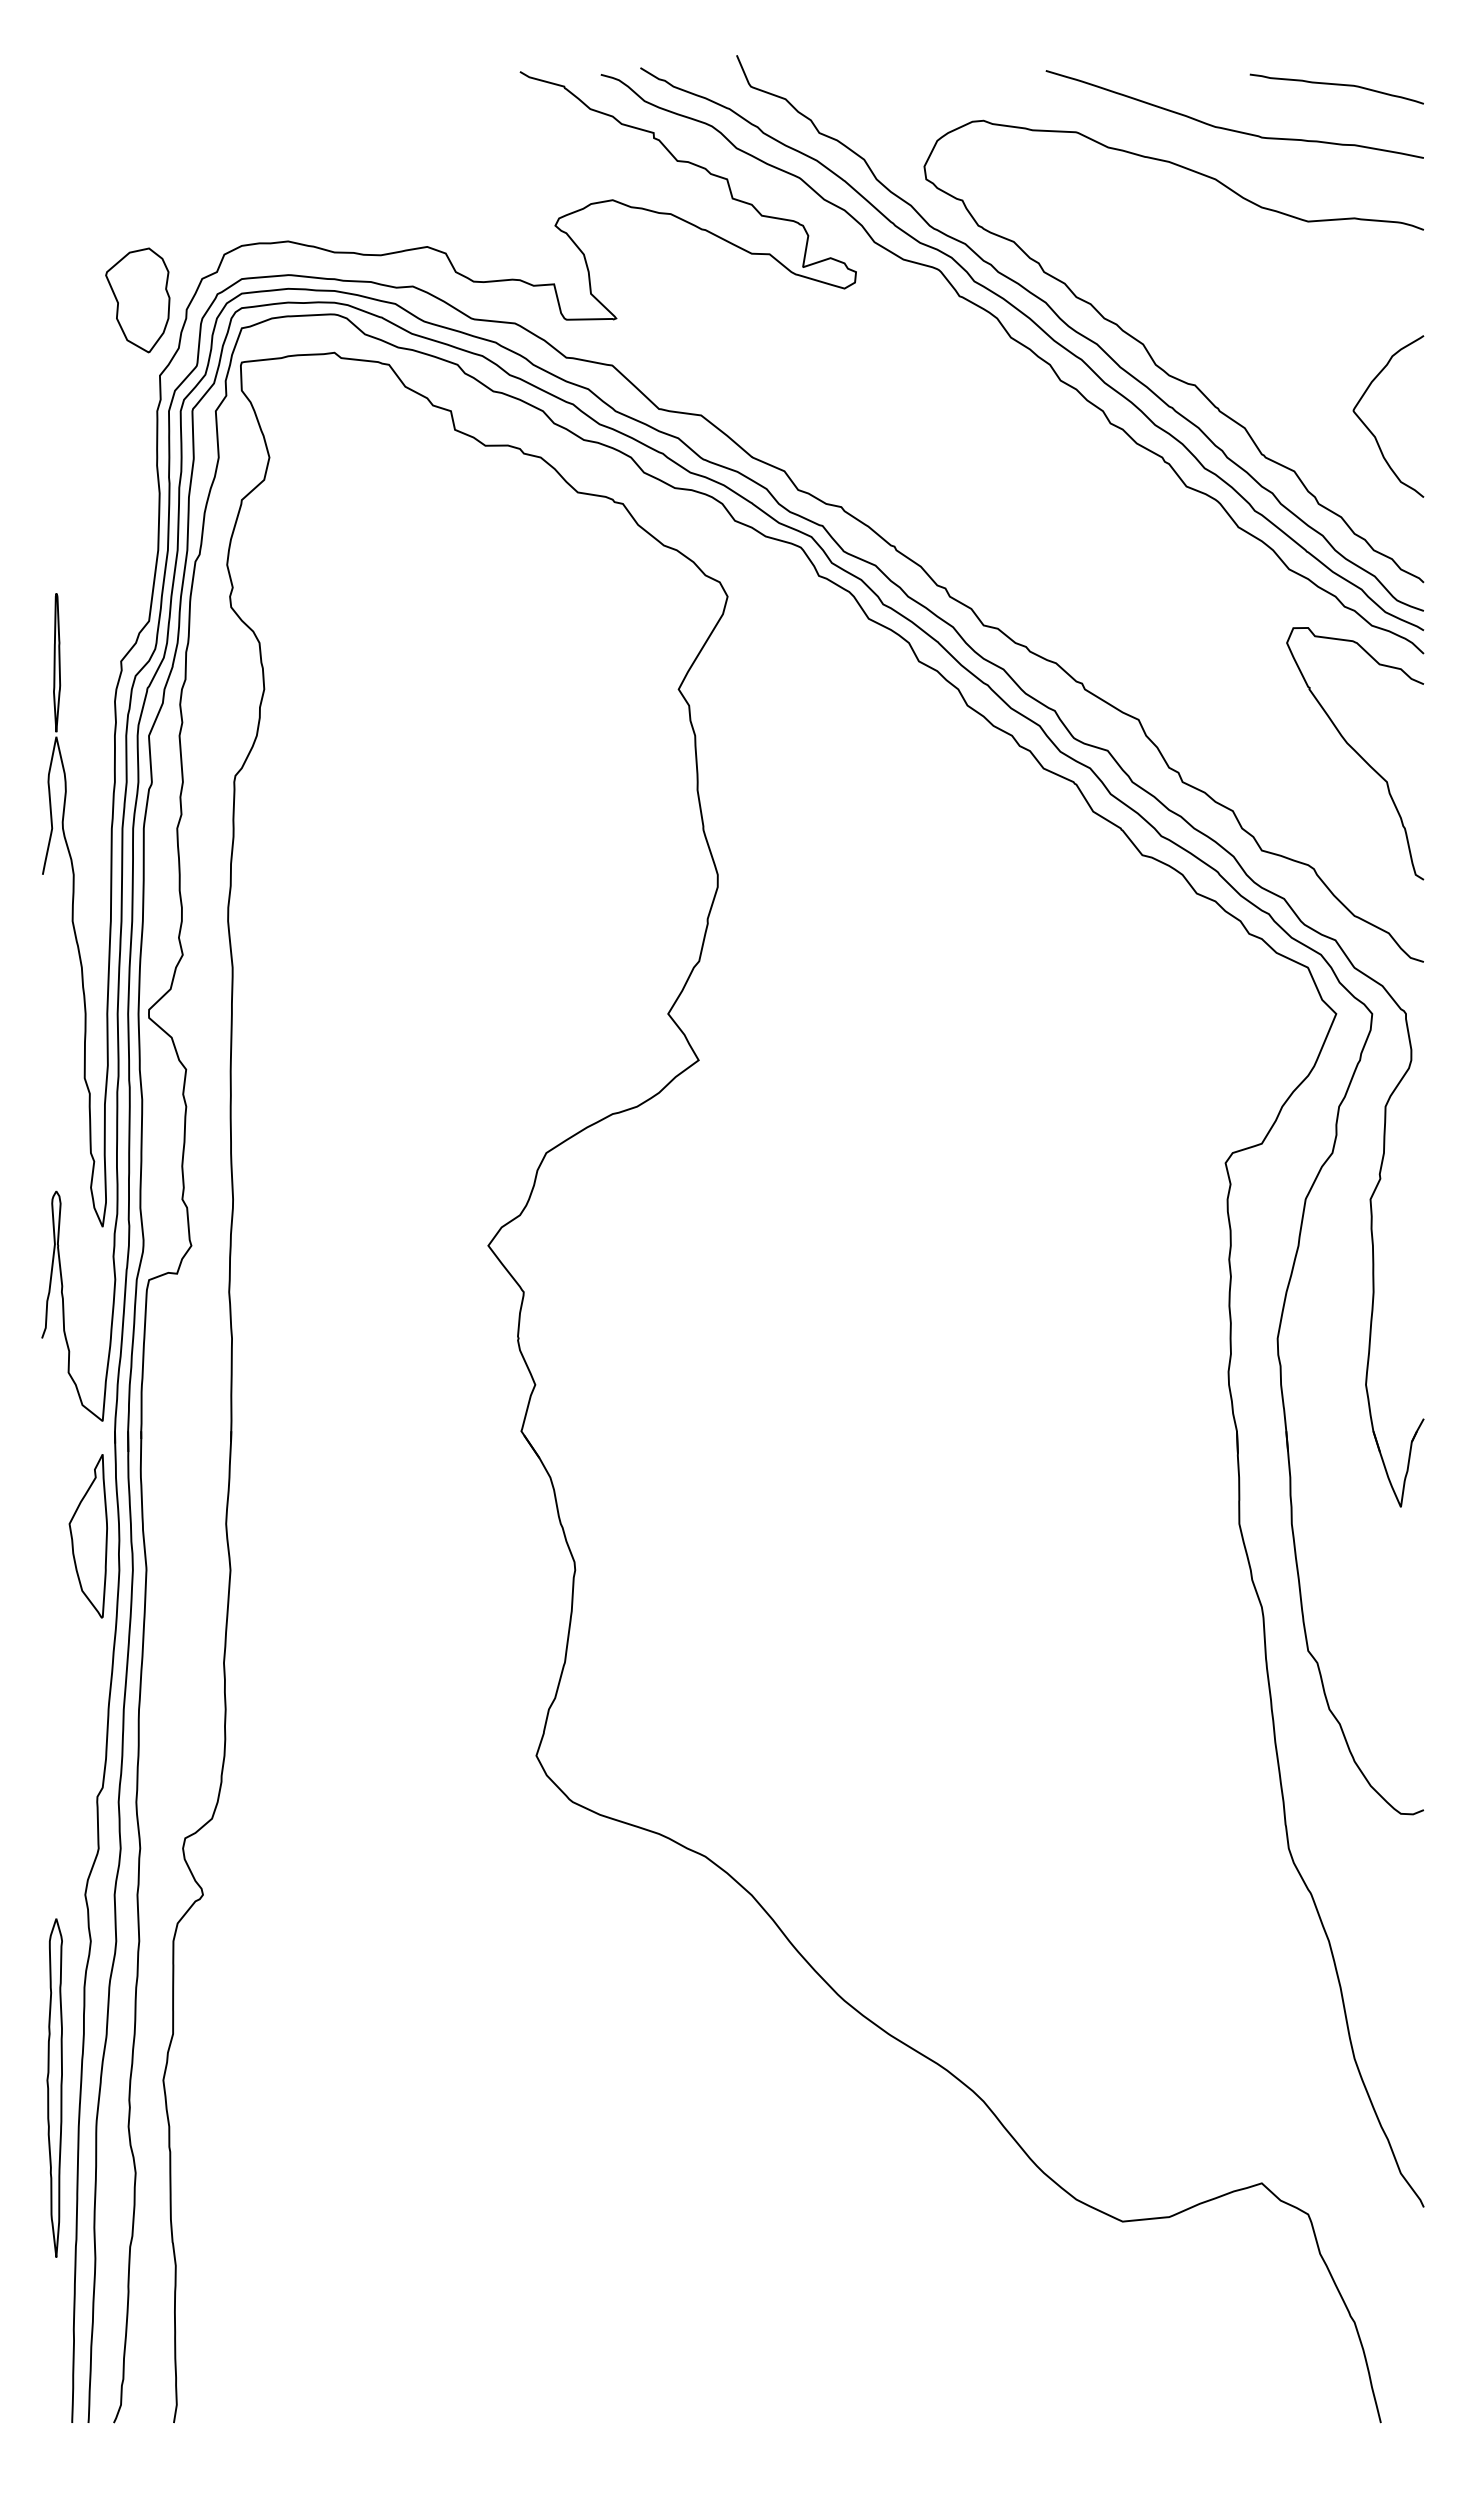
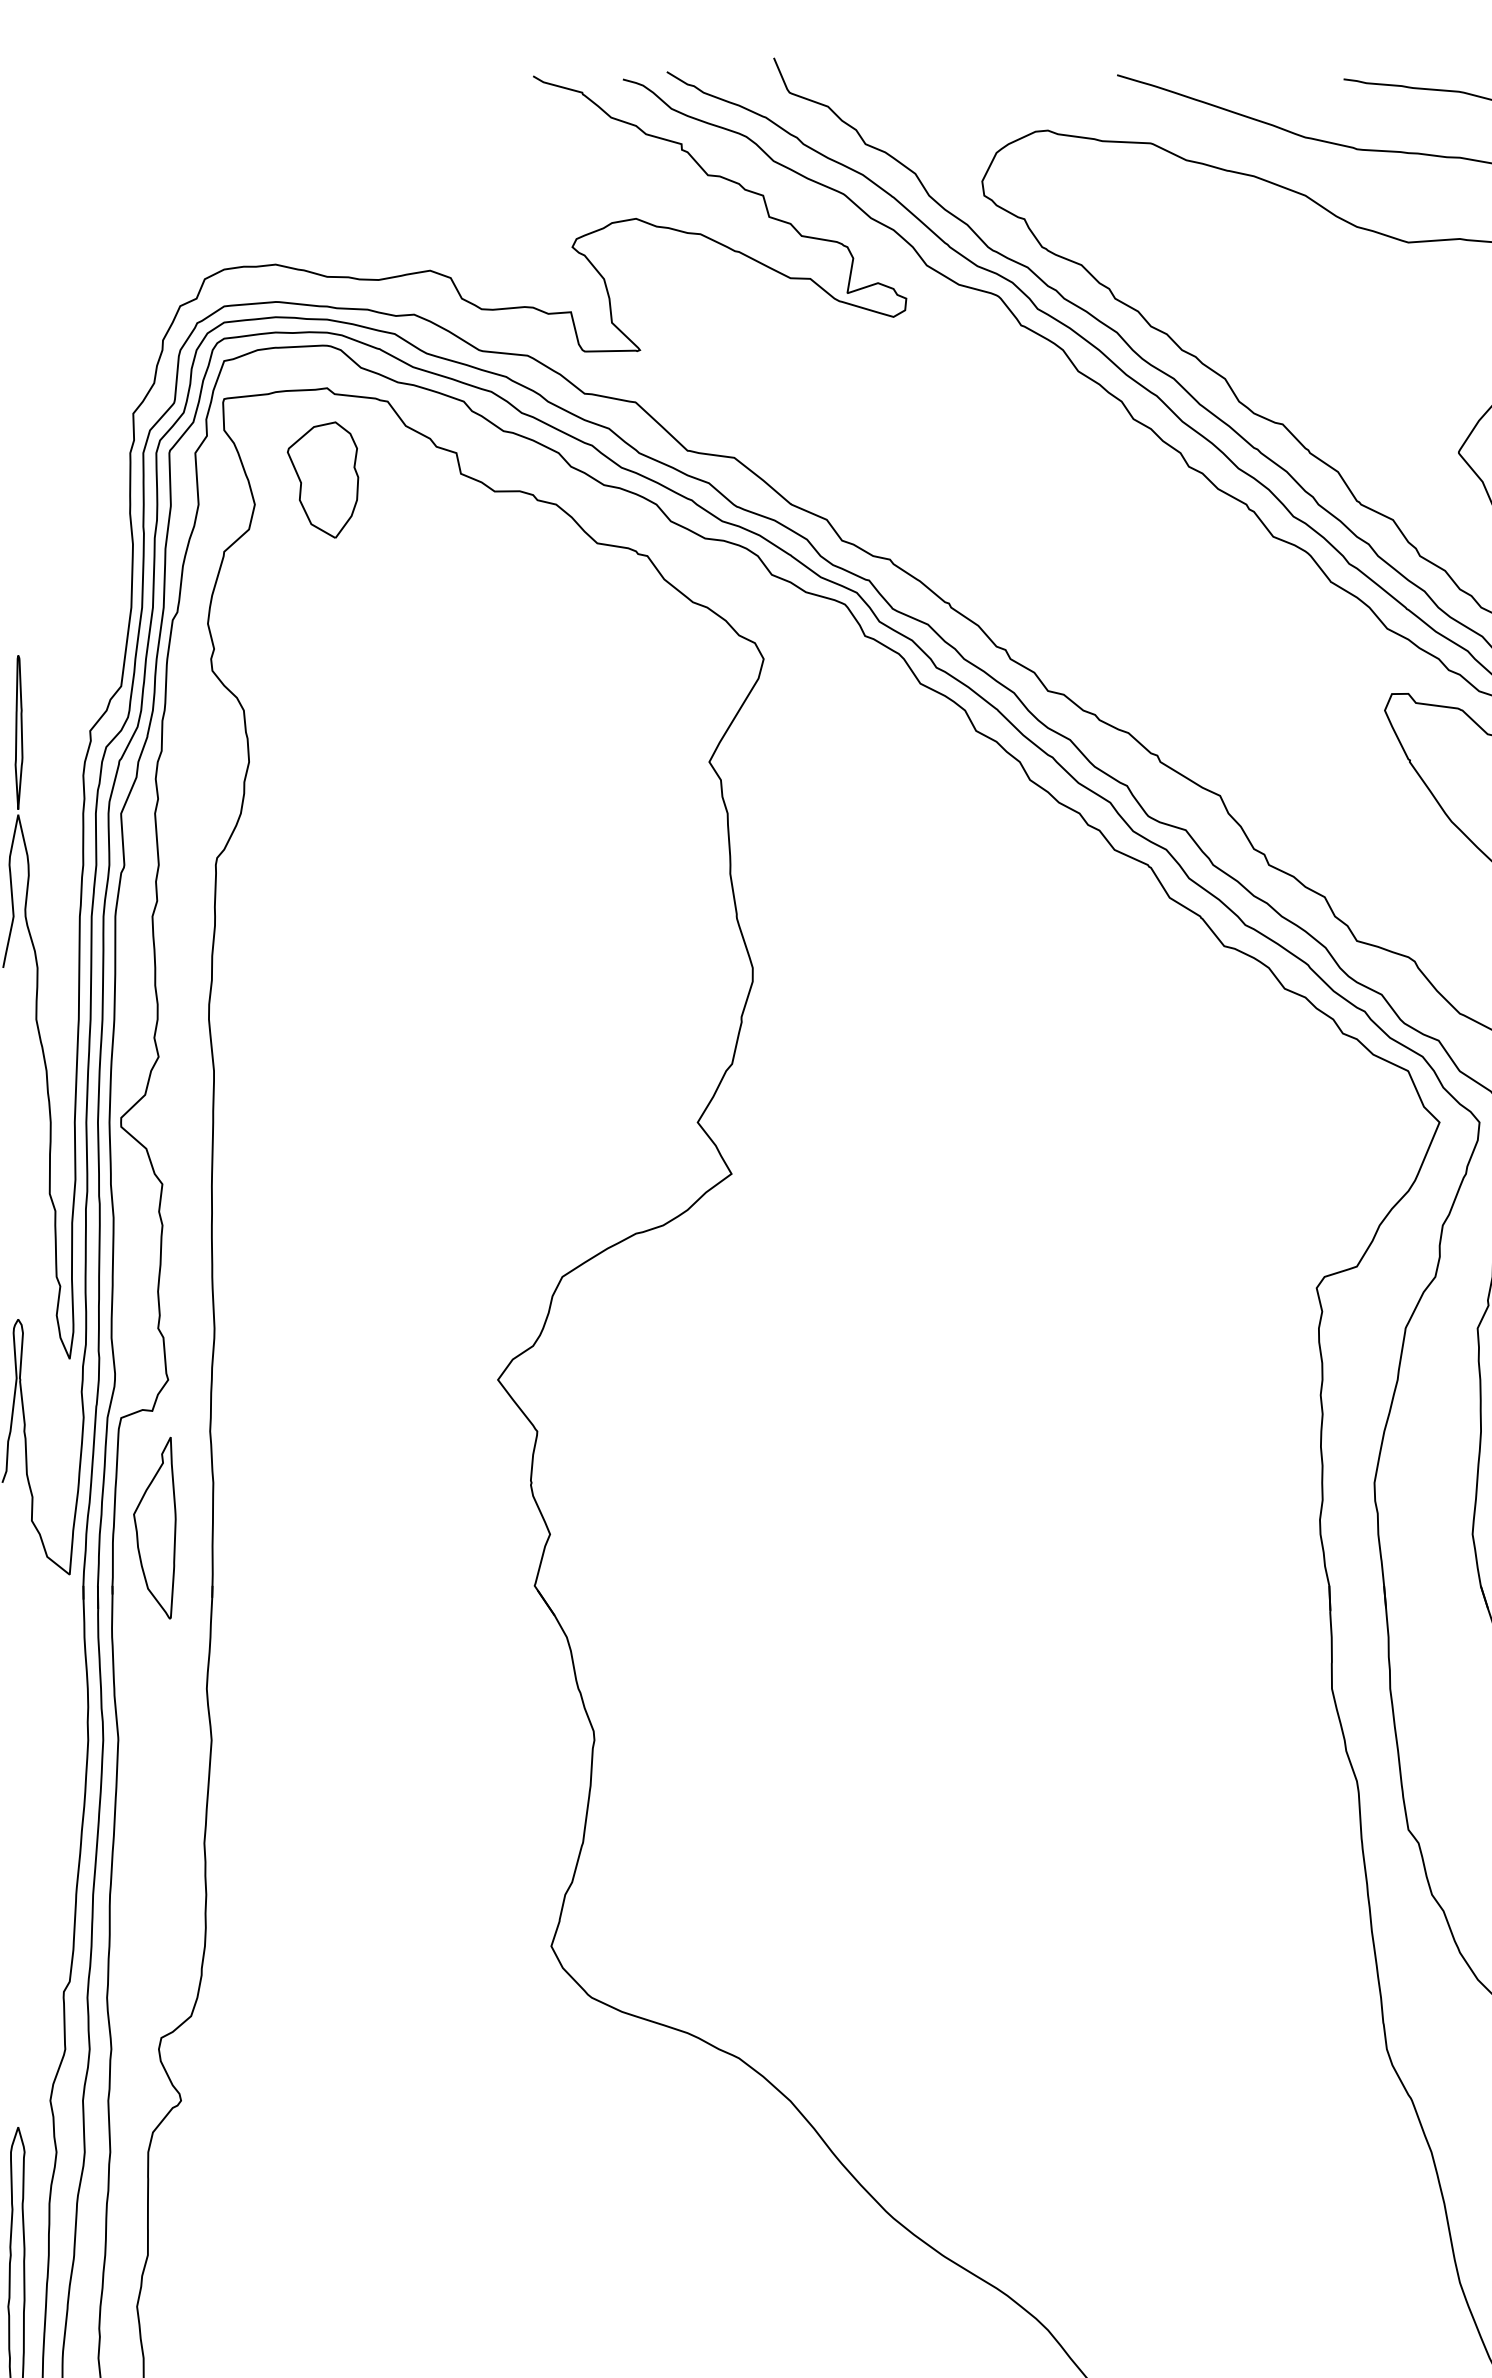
part: (137, 300) -> (322, 480), moved
part: (87, 1536) -> (153, 1528), moved

